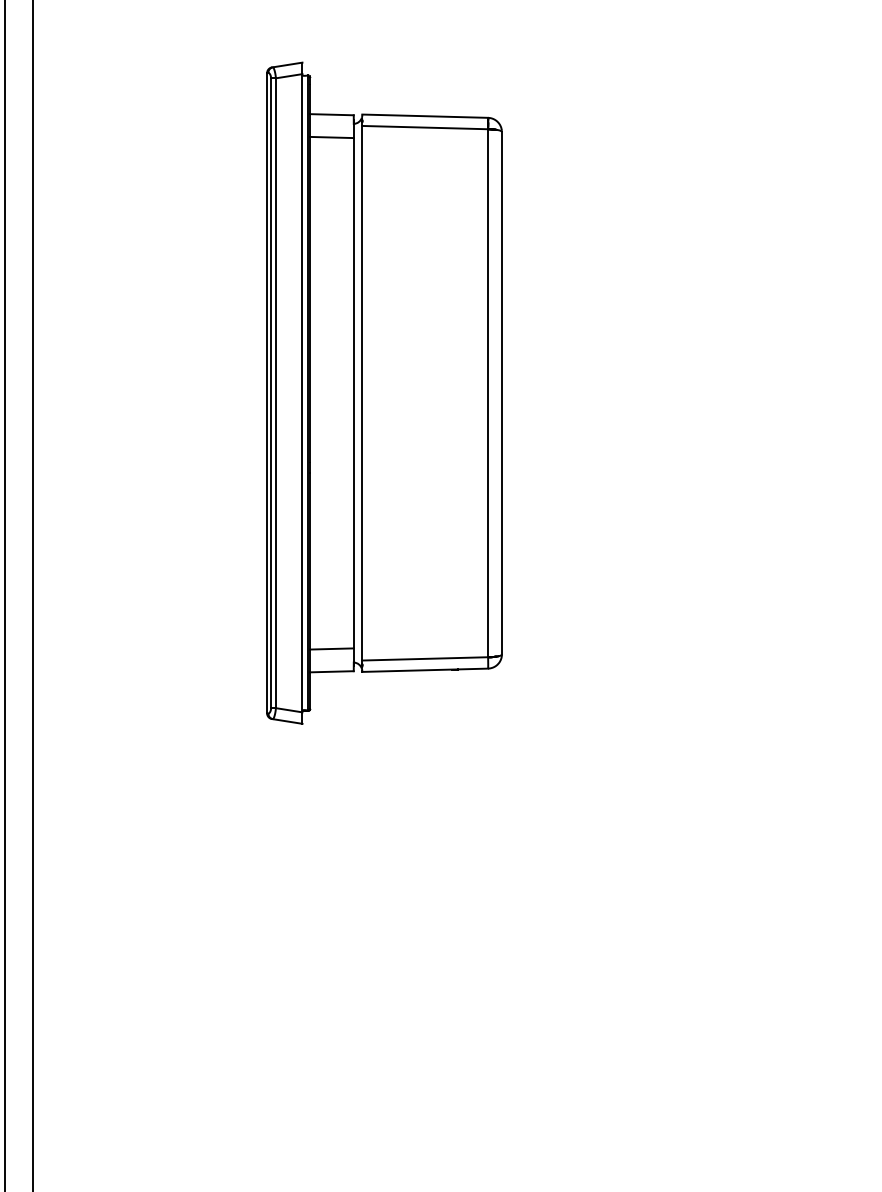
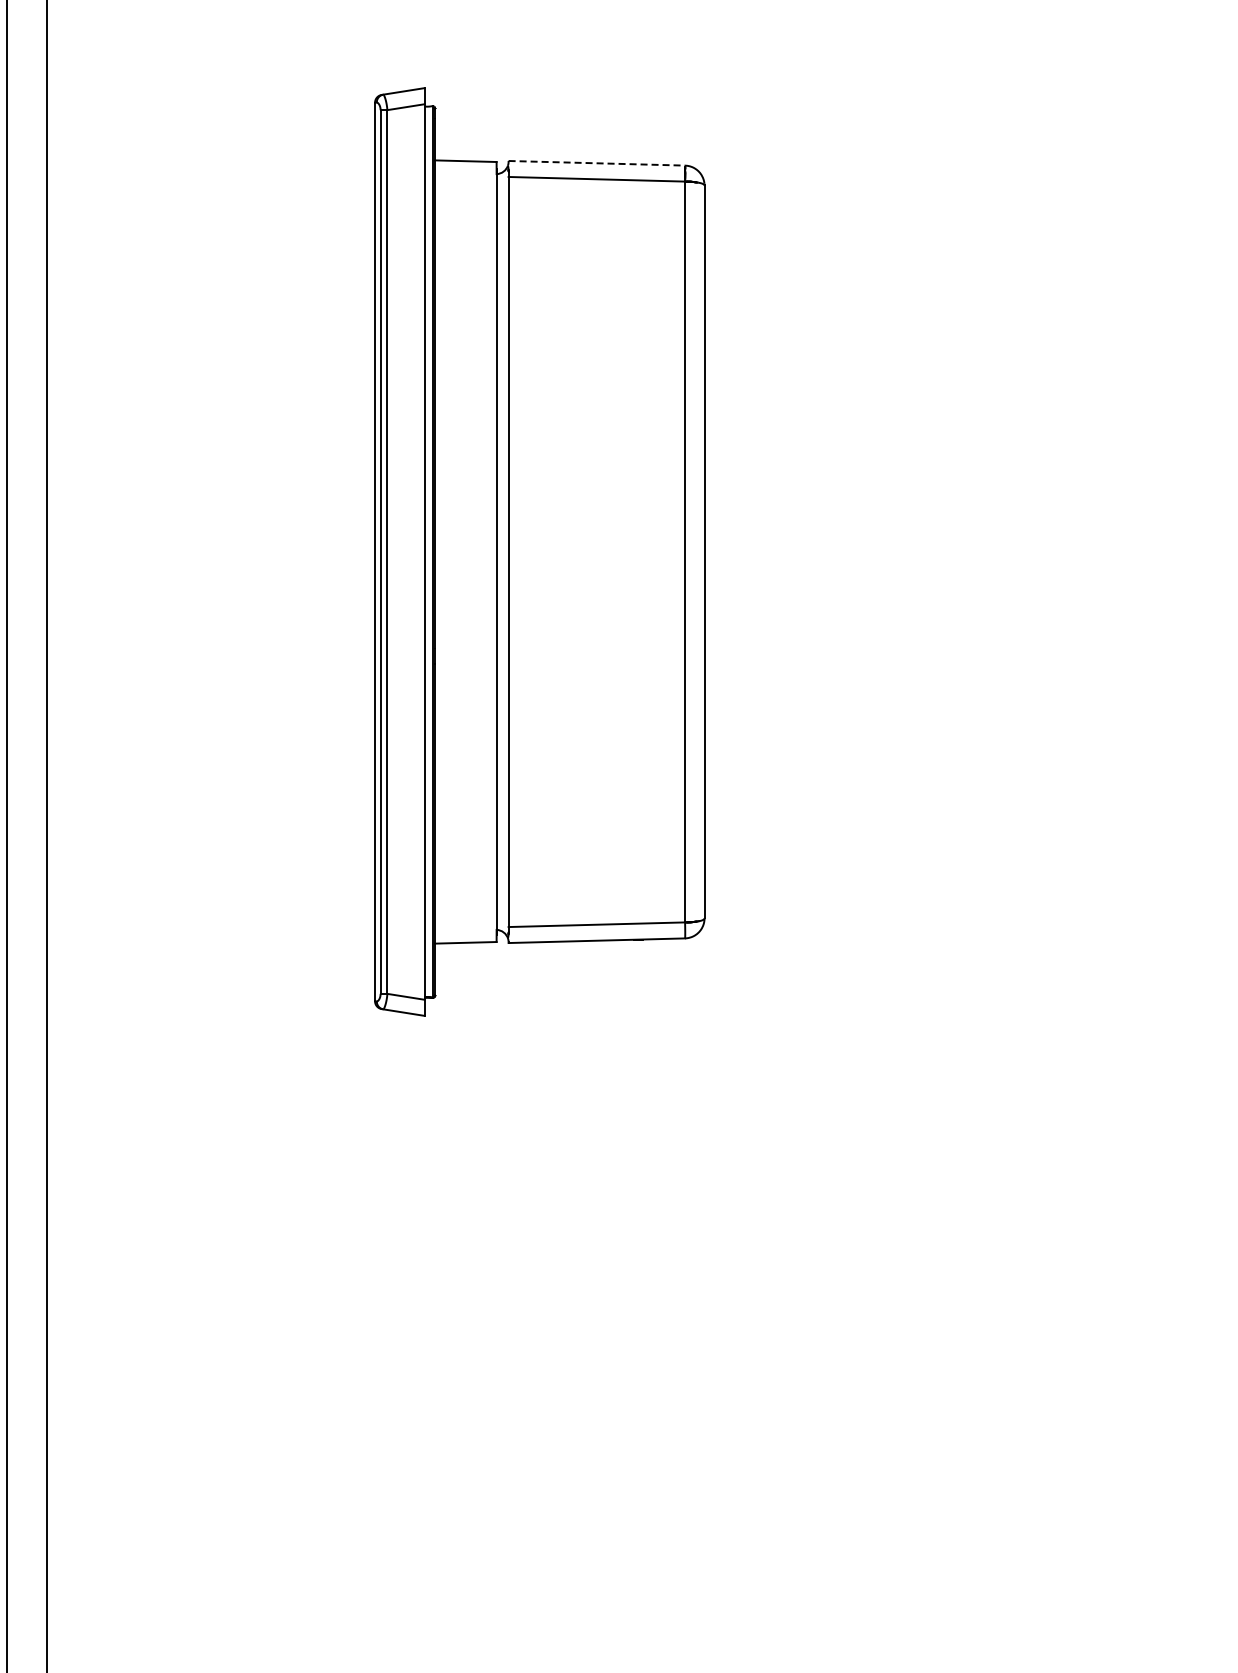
line: (425, 116) -> (597, 163), solid -> dashed
line: (331, 137) -> (465, 192), removed
line: (331, 648) -> (465, 910), removed

